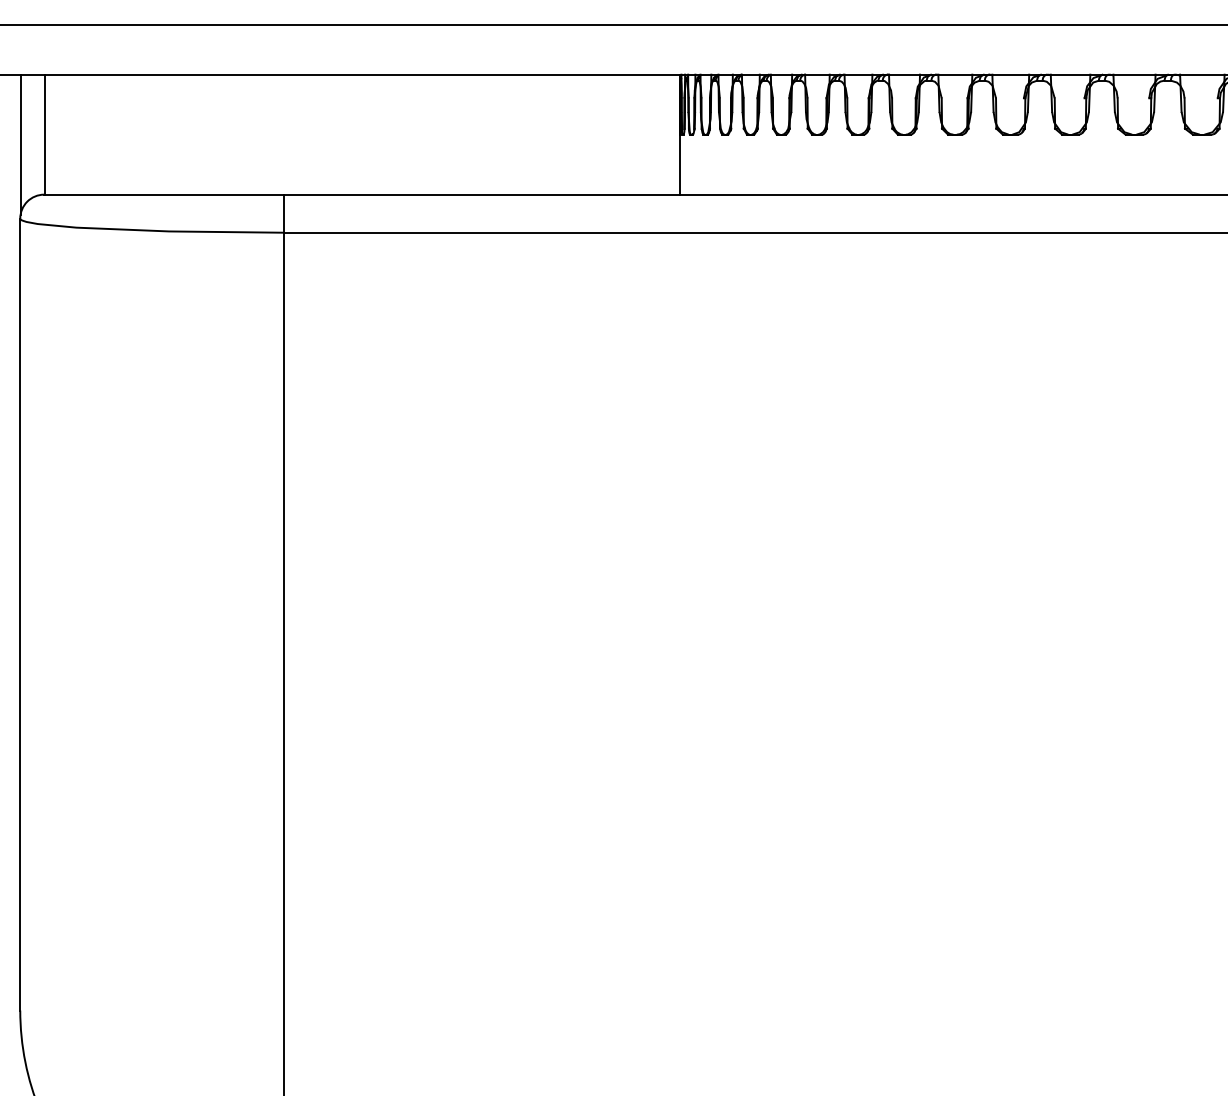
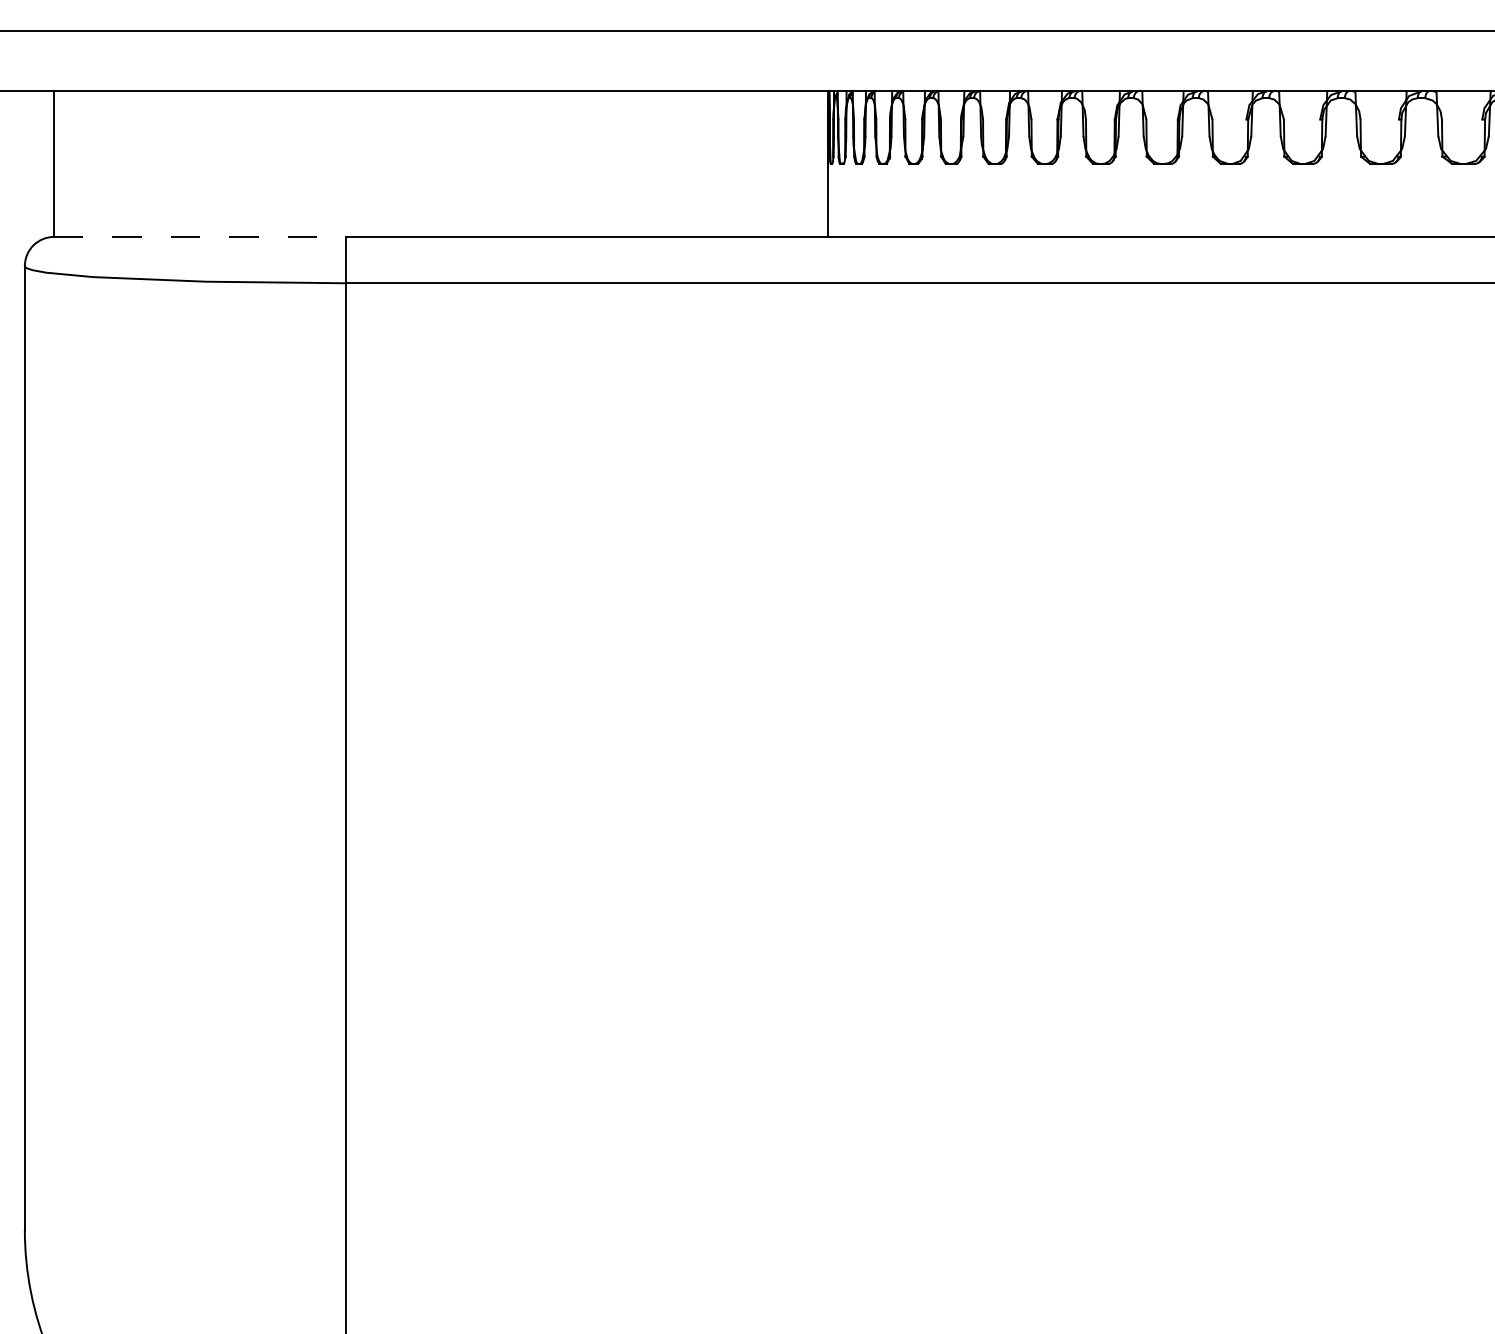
line: (20, 144) -> (25, 175), removed
line: (164, 194) -> (200, 236), solid -> dashed

